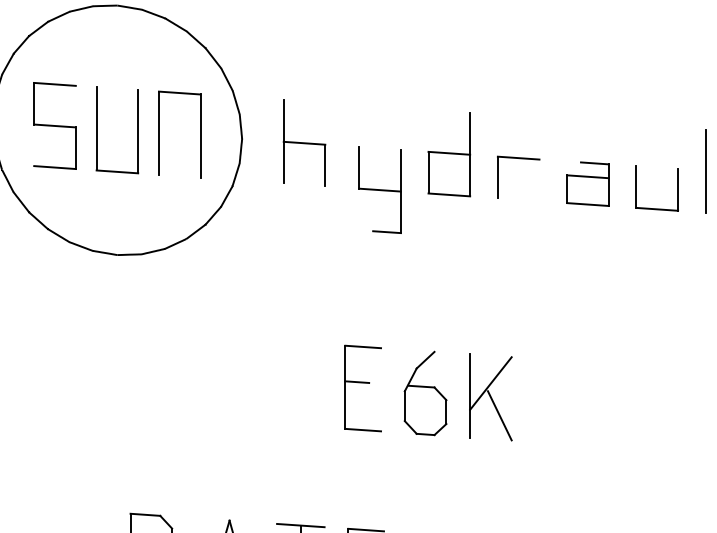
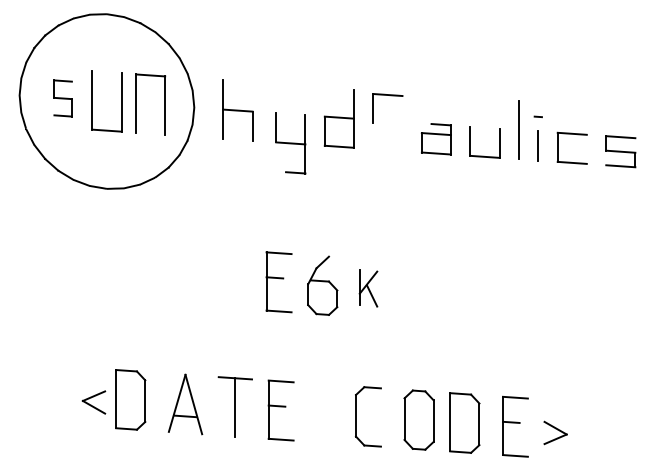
part: (53, 125) -> (62, 98), size x0.6
part: (522, 160) -> (390, 96), moved
part: (490, 397) -> (368, 288), size x0.6

